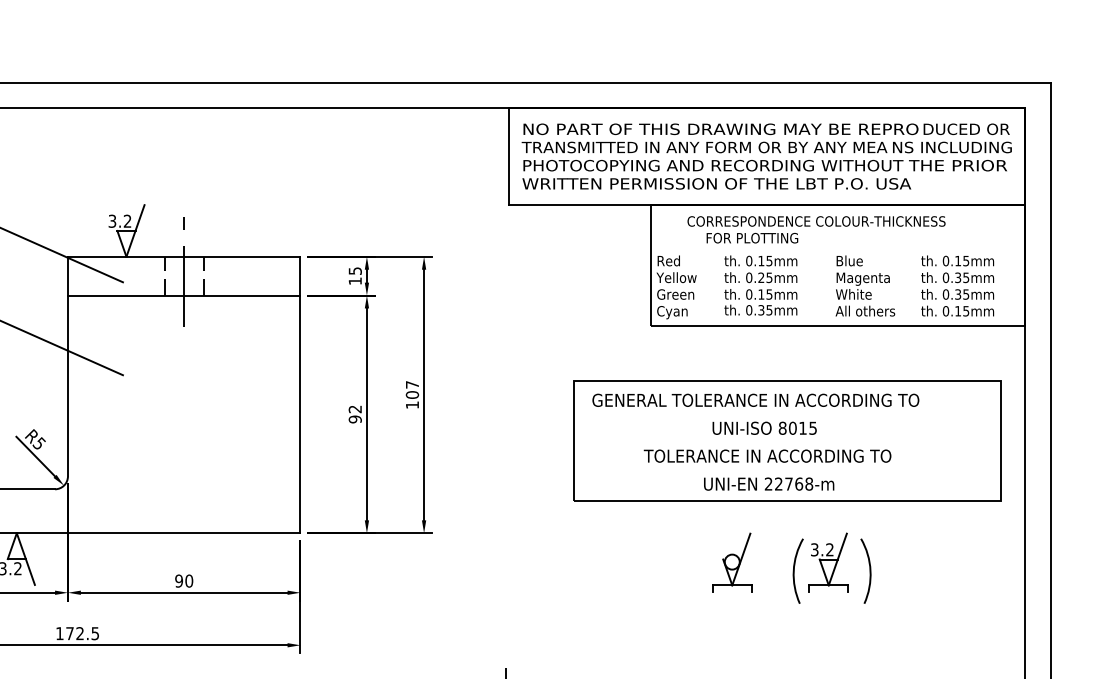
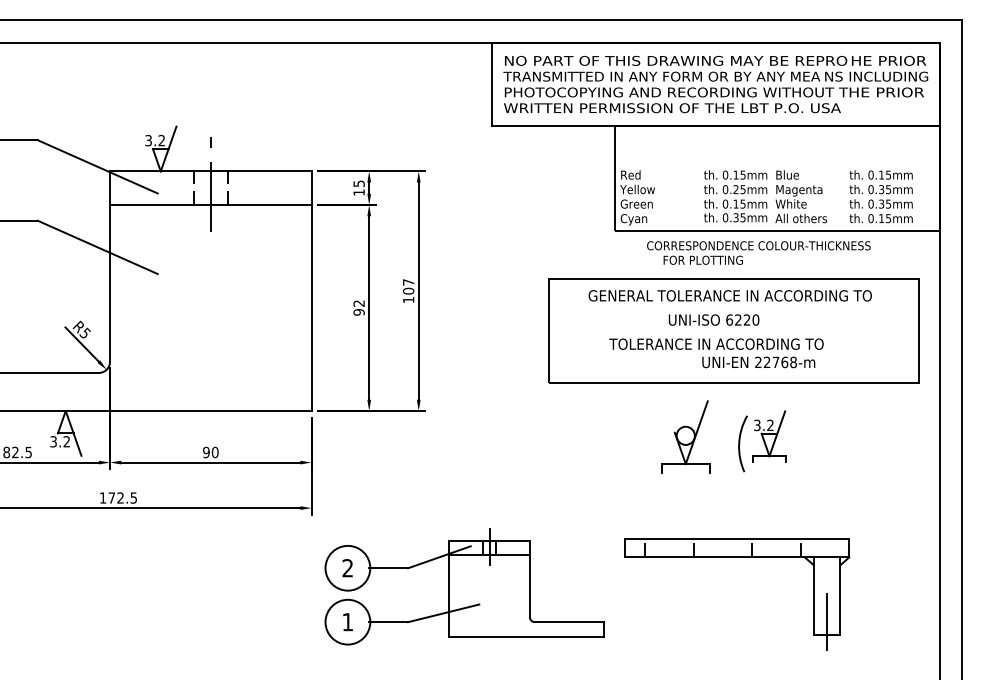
text: (966, 128) -> (888, 60), DUCED OR -> HE PRIOR
text: (816, 229) -> (758, 252), moved
text: (760, 285) -> (735, 196), moved
text: (754, 399) -> (729, 295), moved
text: (797, 427) -> (742, 319), 8015 -> 6220
text: (768, 484) -> (758, 362), moved
part: (731, 562) -> (685, 436), size x1.4
arc: (869, 570) -> (804, 443), removed

